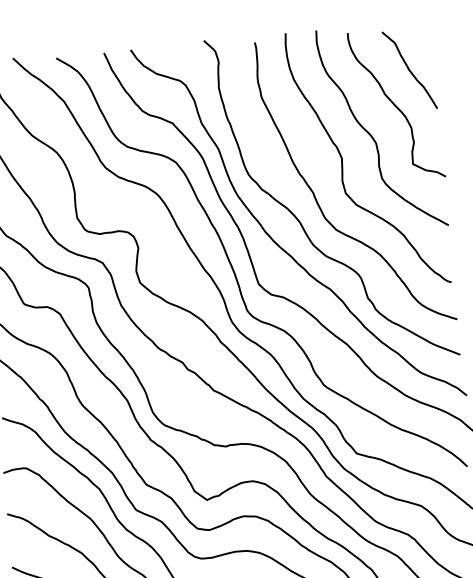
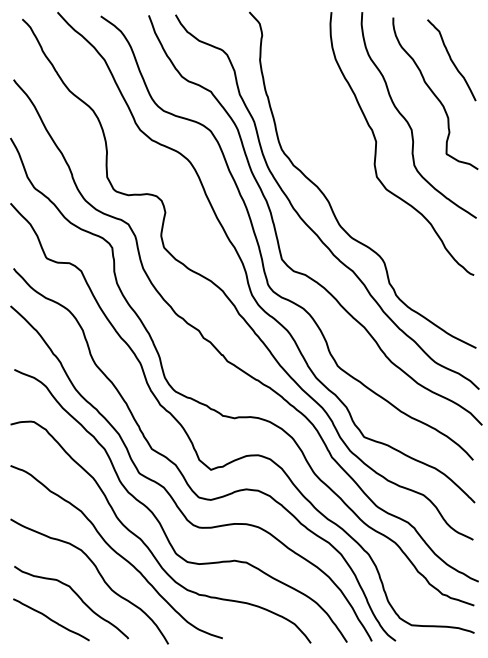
curve: (316, 198) -> (347, 179), removed

